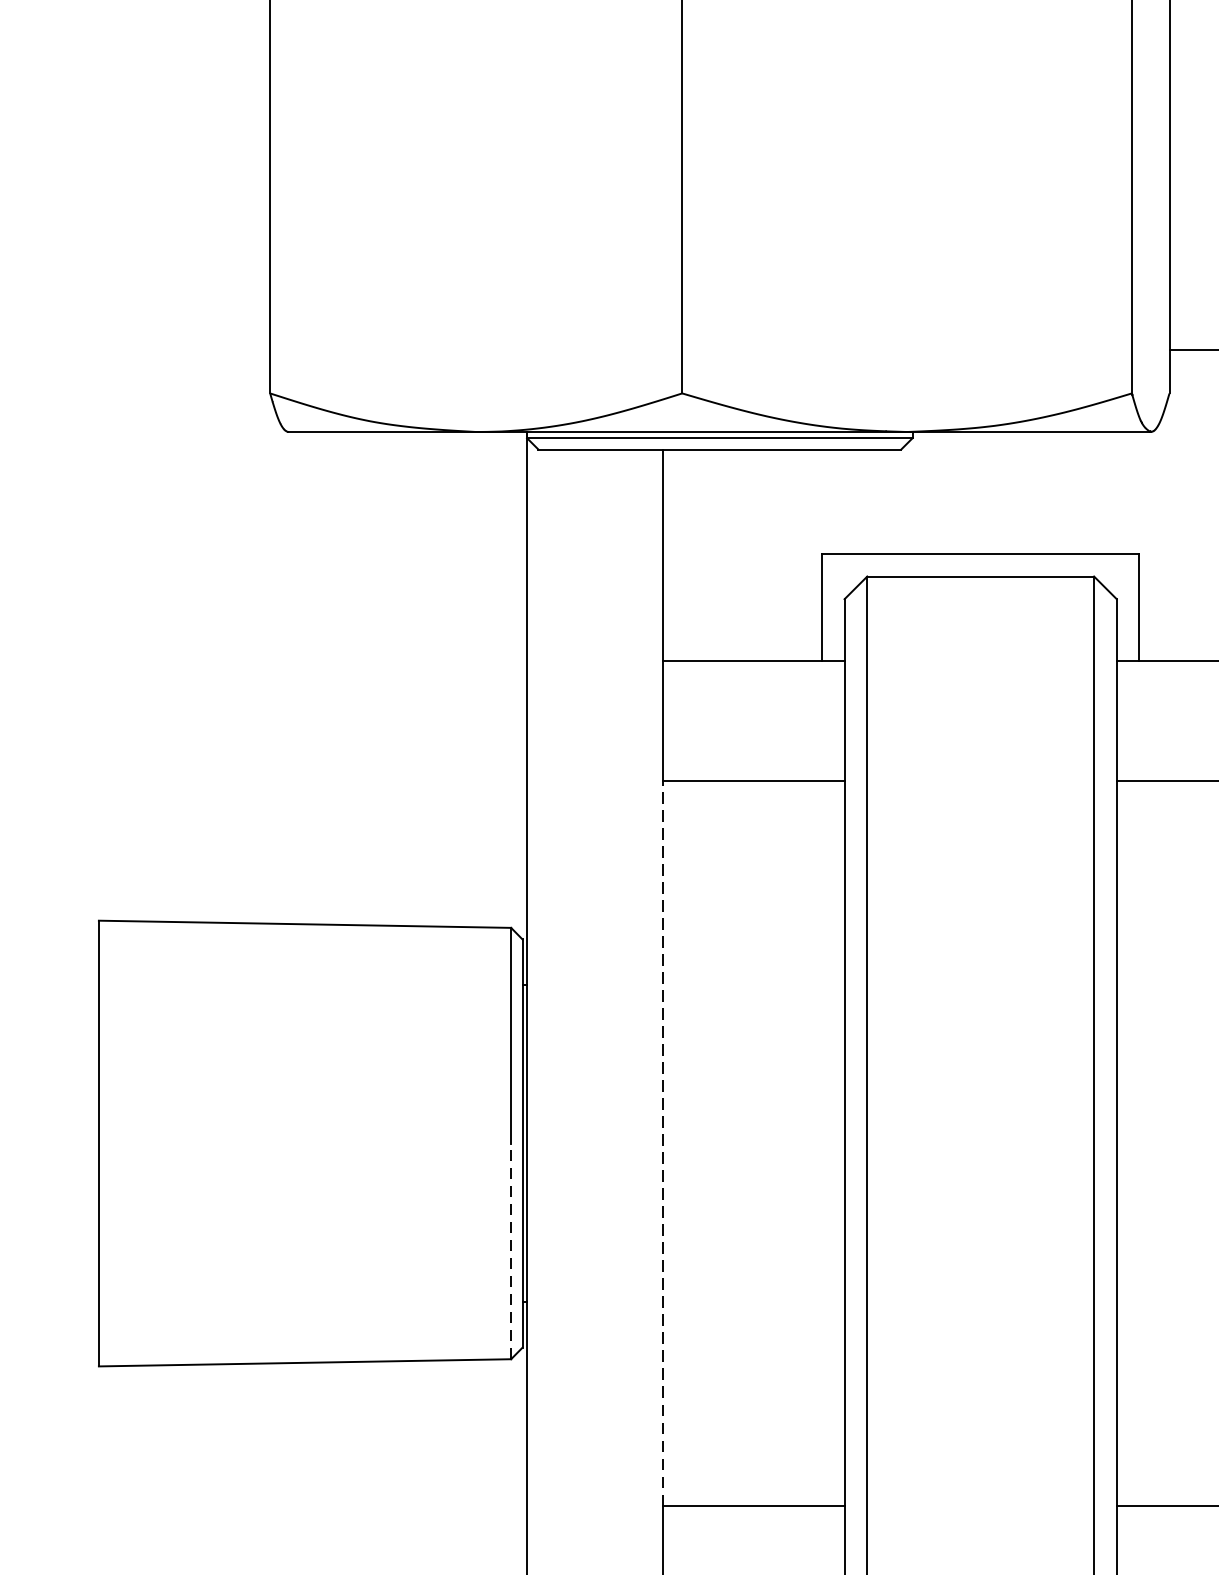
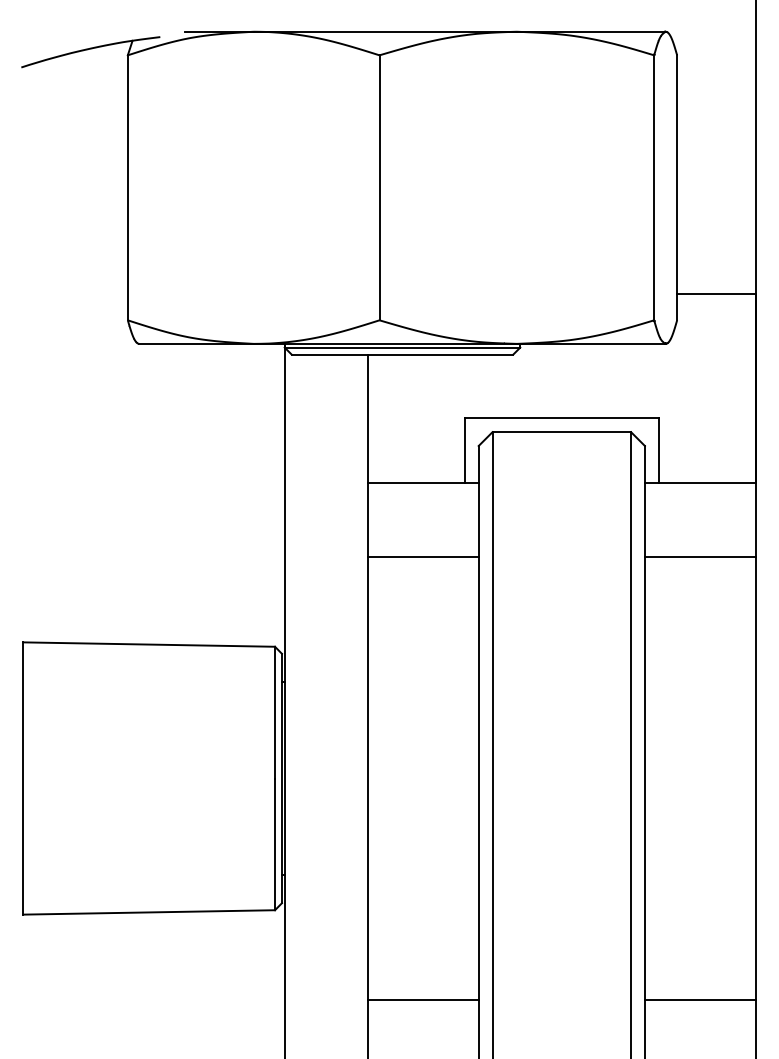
line: (662, 1143) -> (367, 778), dashed -> solid
line: (511, 1251) -> (275, 844), dashed -> solid

